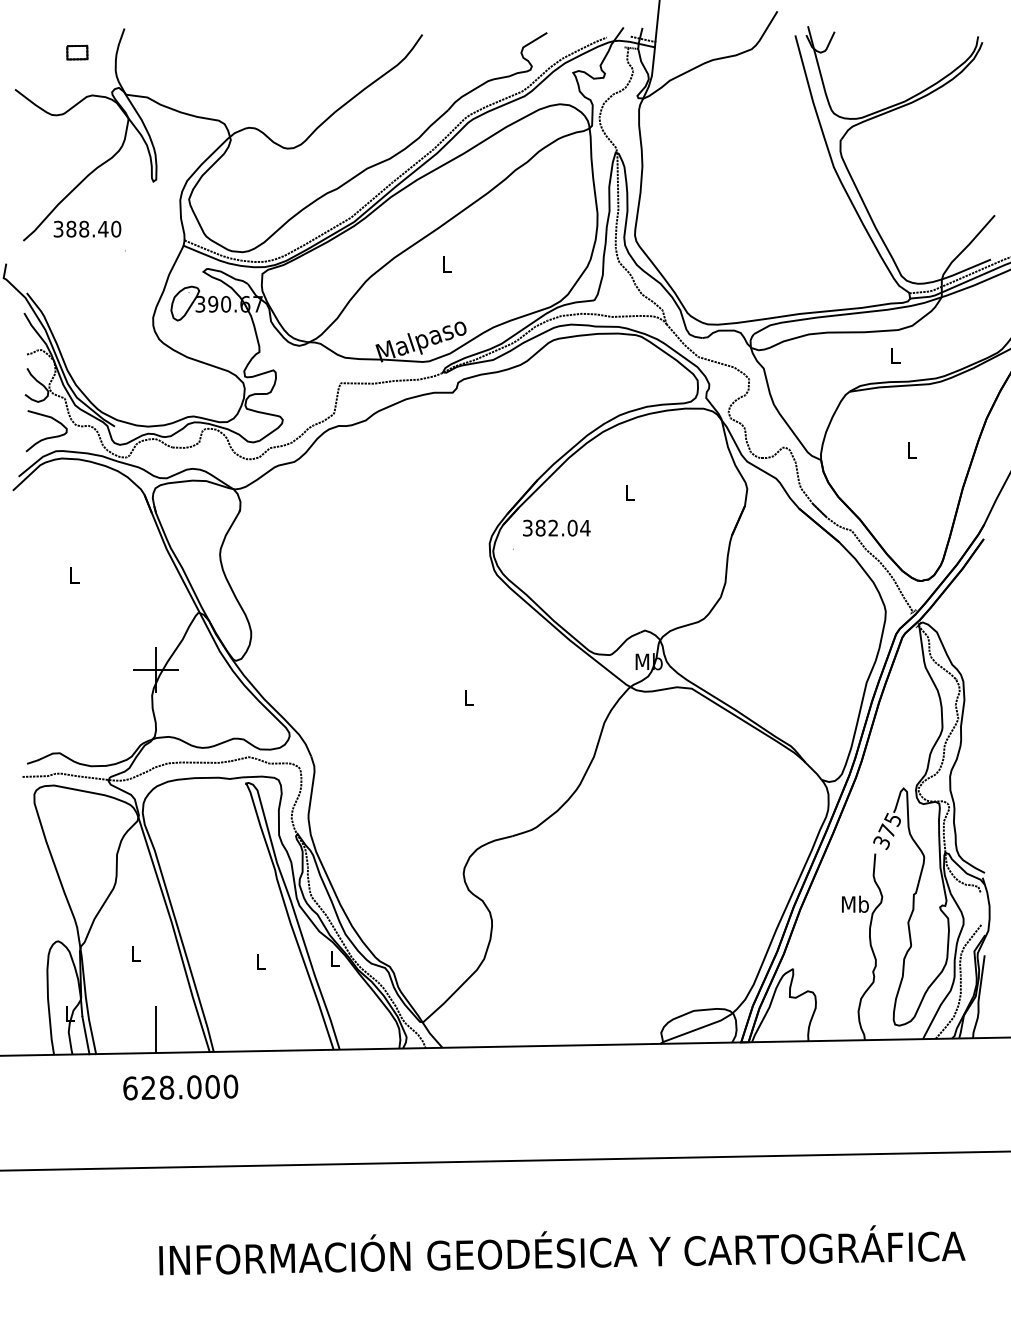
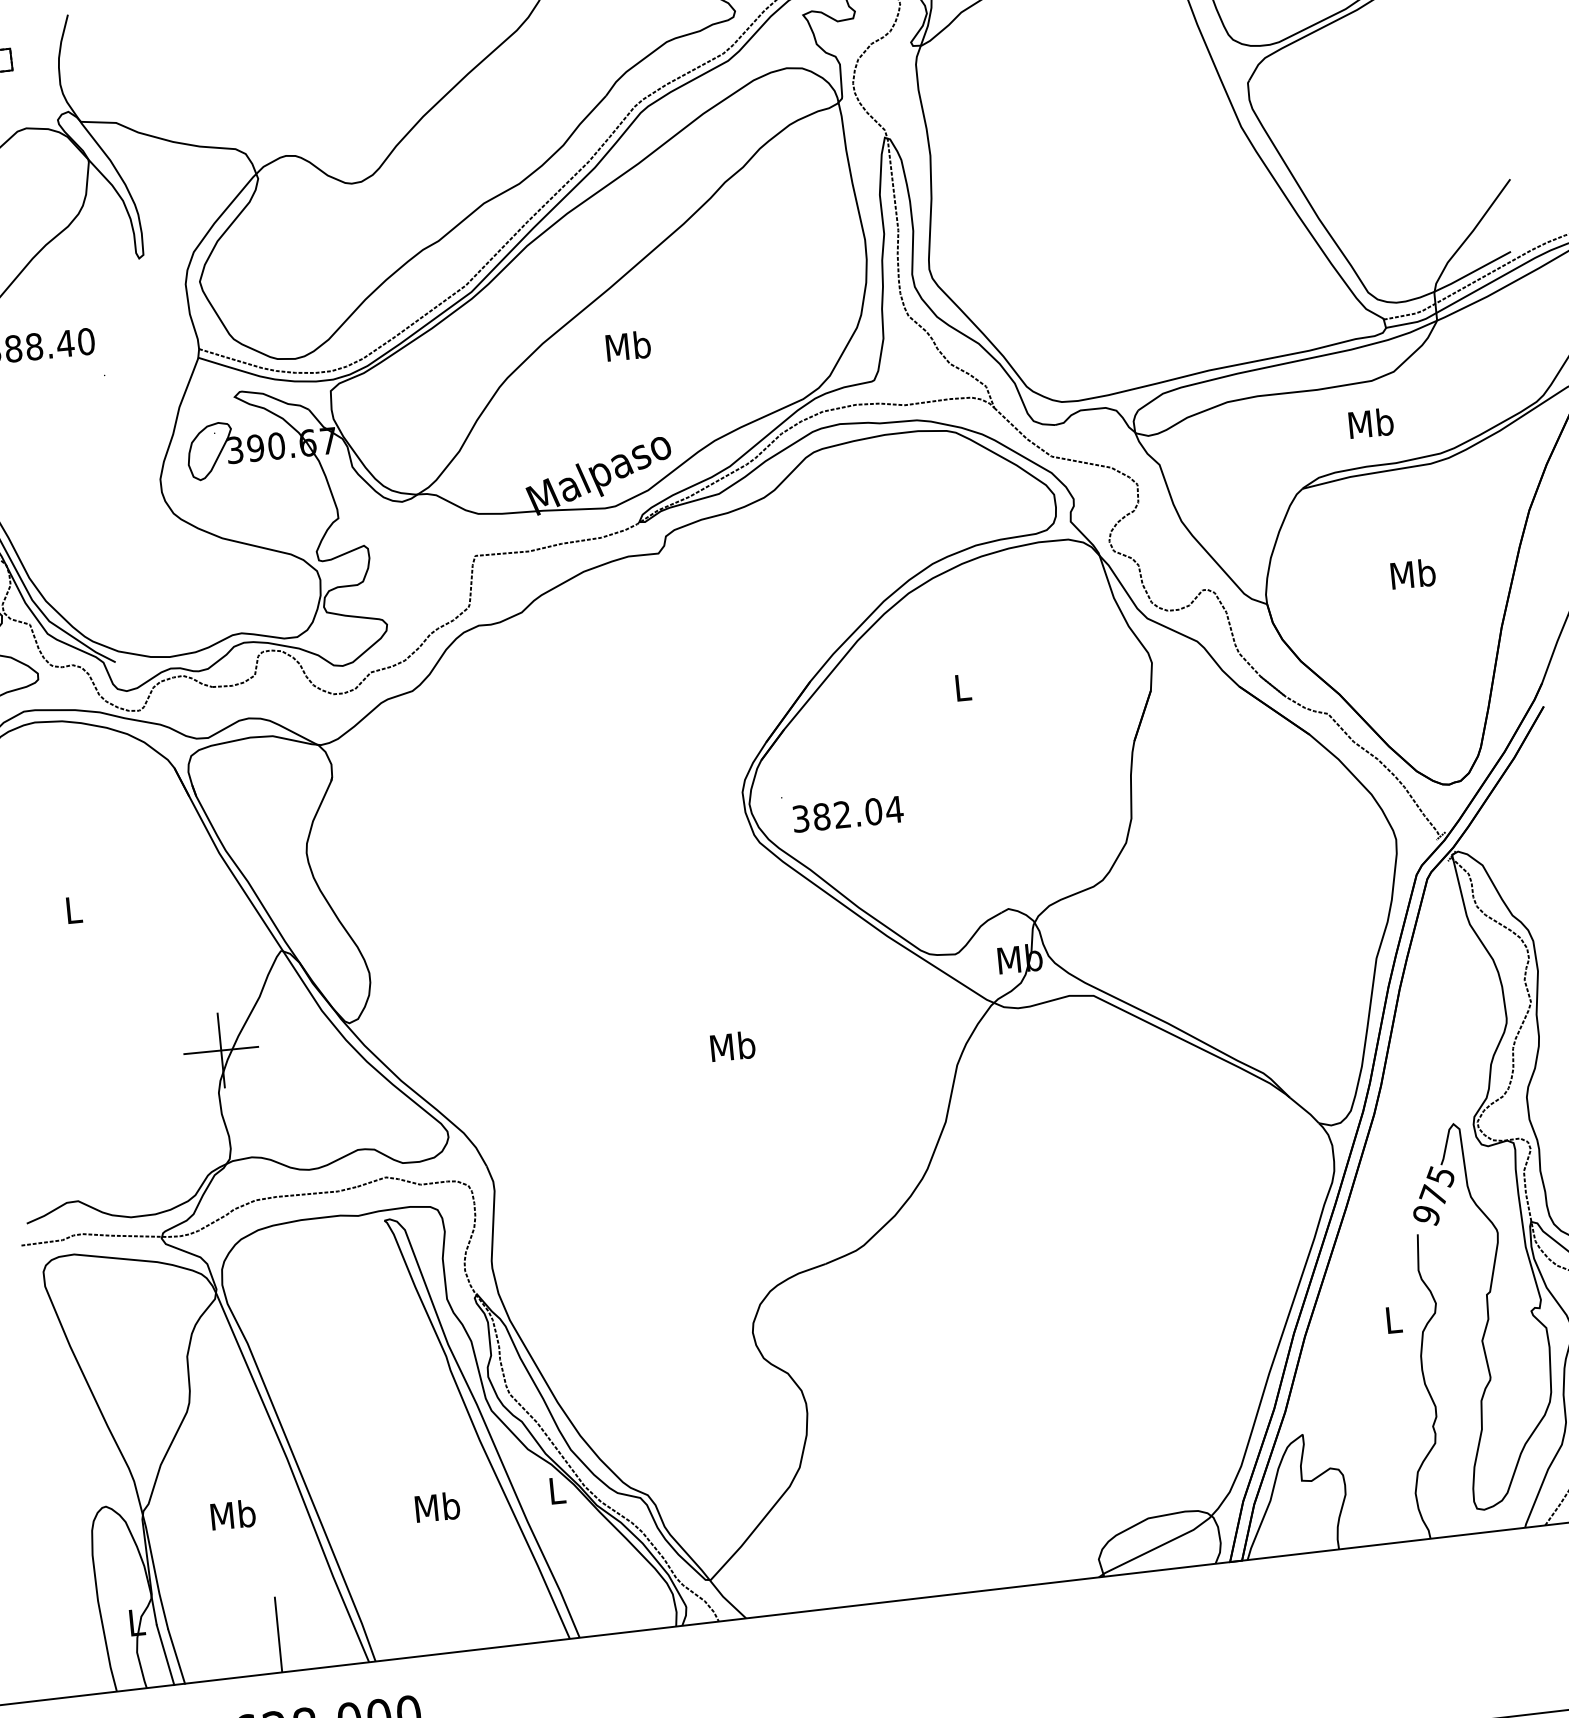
text: (446, 263) -> (627, 344), L -> Mb
text: (895, 355) -> (1371, 422), L -> Mb
text: (911, 449) -> (1412, 572), L -> Mb
text: (556, 527) -> (847, 813), moved
text: (468, 697) -> (732, 1045), L -> Mb
text: (881, 843) -> (1426, 1216), 375 -> 975
text: (855, 903) -> (1393, 1318), Mb -> L
text: (135, 953) -> (232, 1514), L -> Mb
text: (260, 961) -> (437, 1507), L -> Mb

